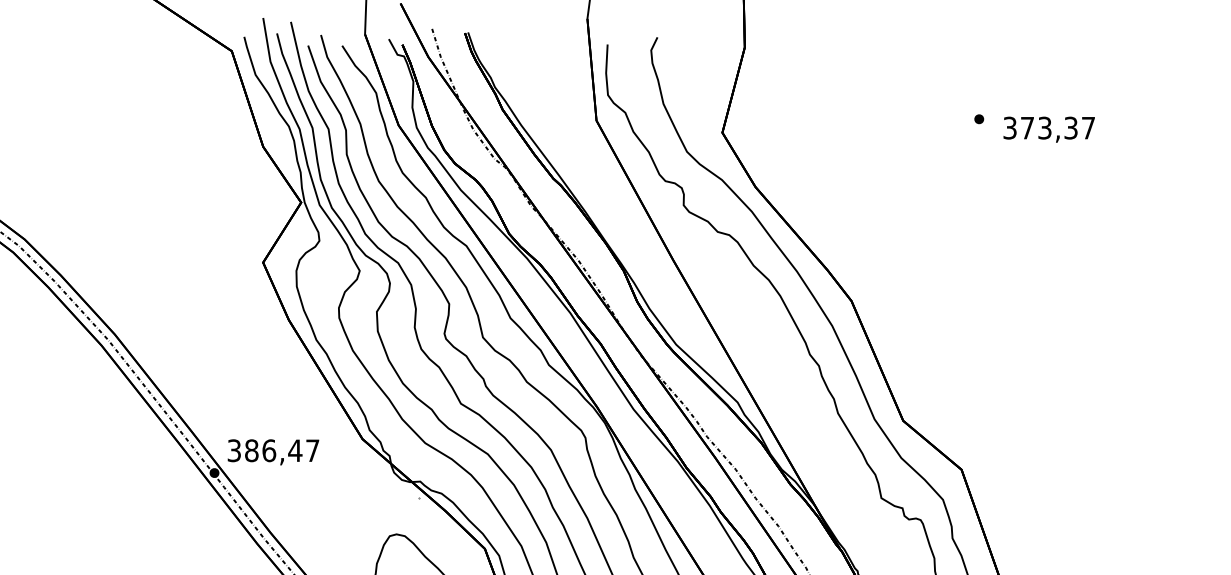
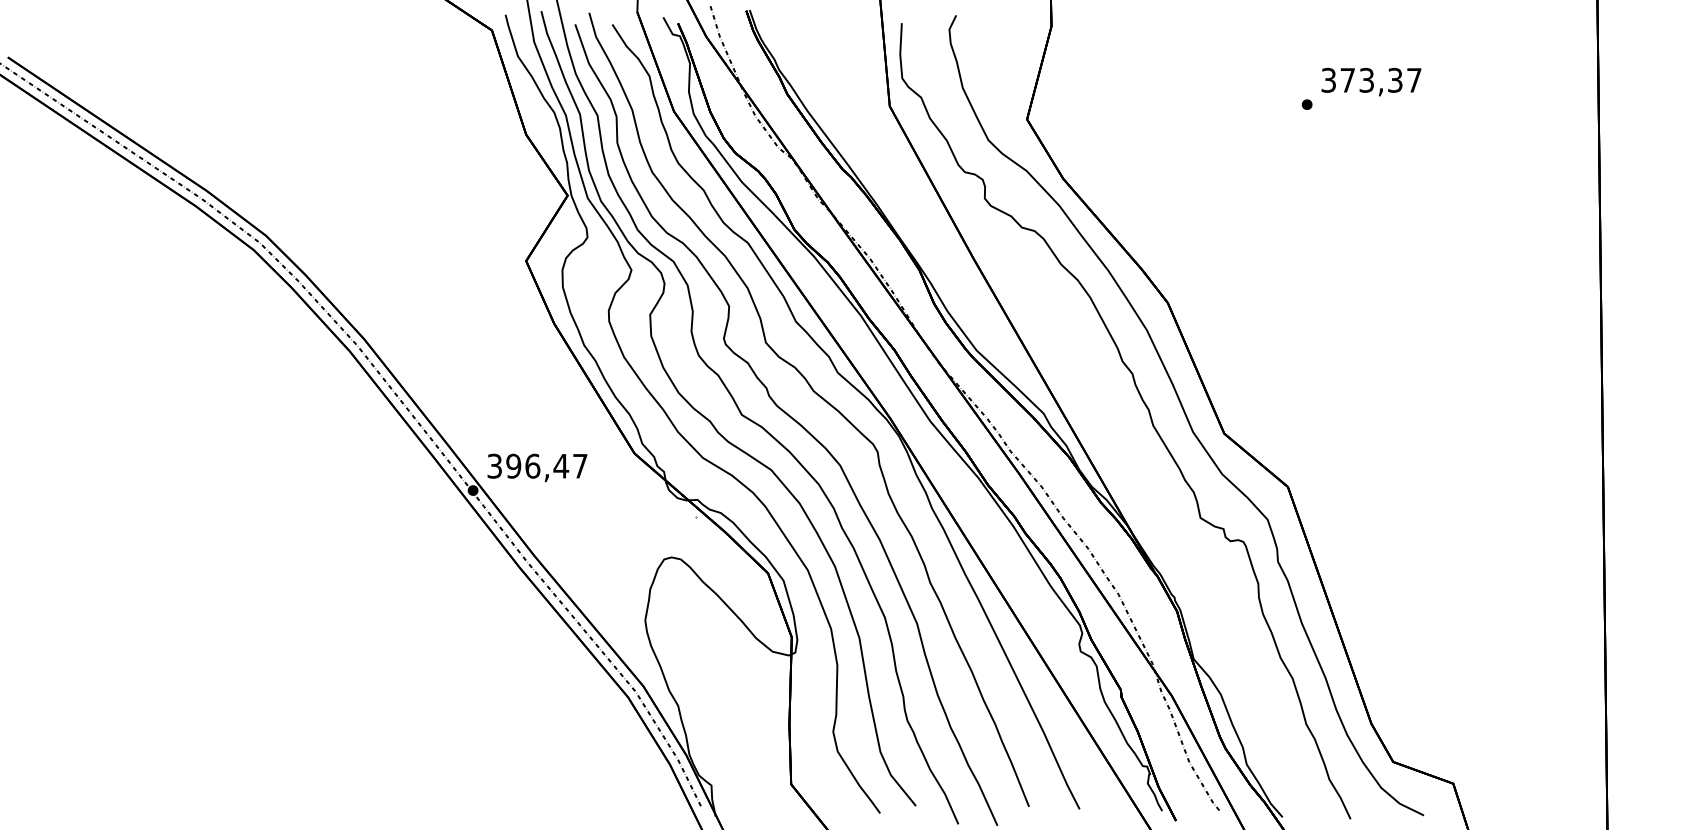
text: (1049, 129) -> (1371, 81), moved
text: (251, 450) -> (513, 466), 386,47 -> 396,47

